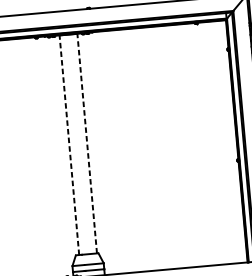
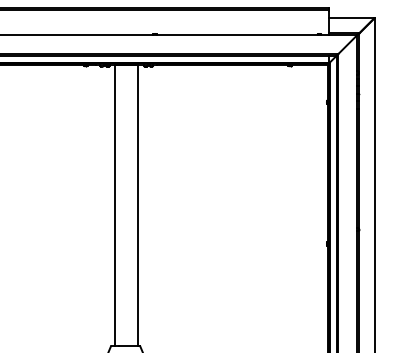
line: (87, 143) -> (138, 205), dashed -> solid
line: (69, 145) -> (115, 205), dashed -> solid

